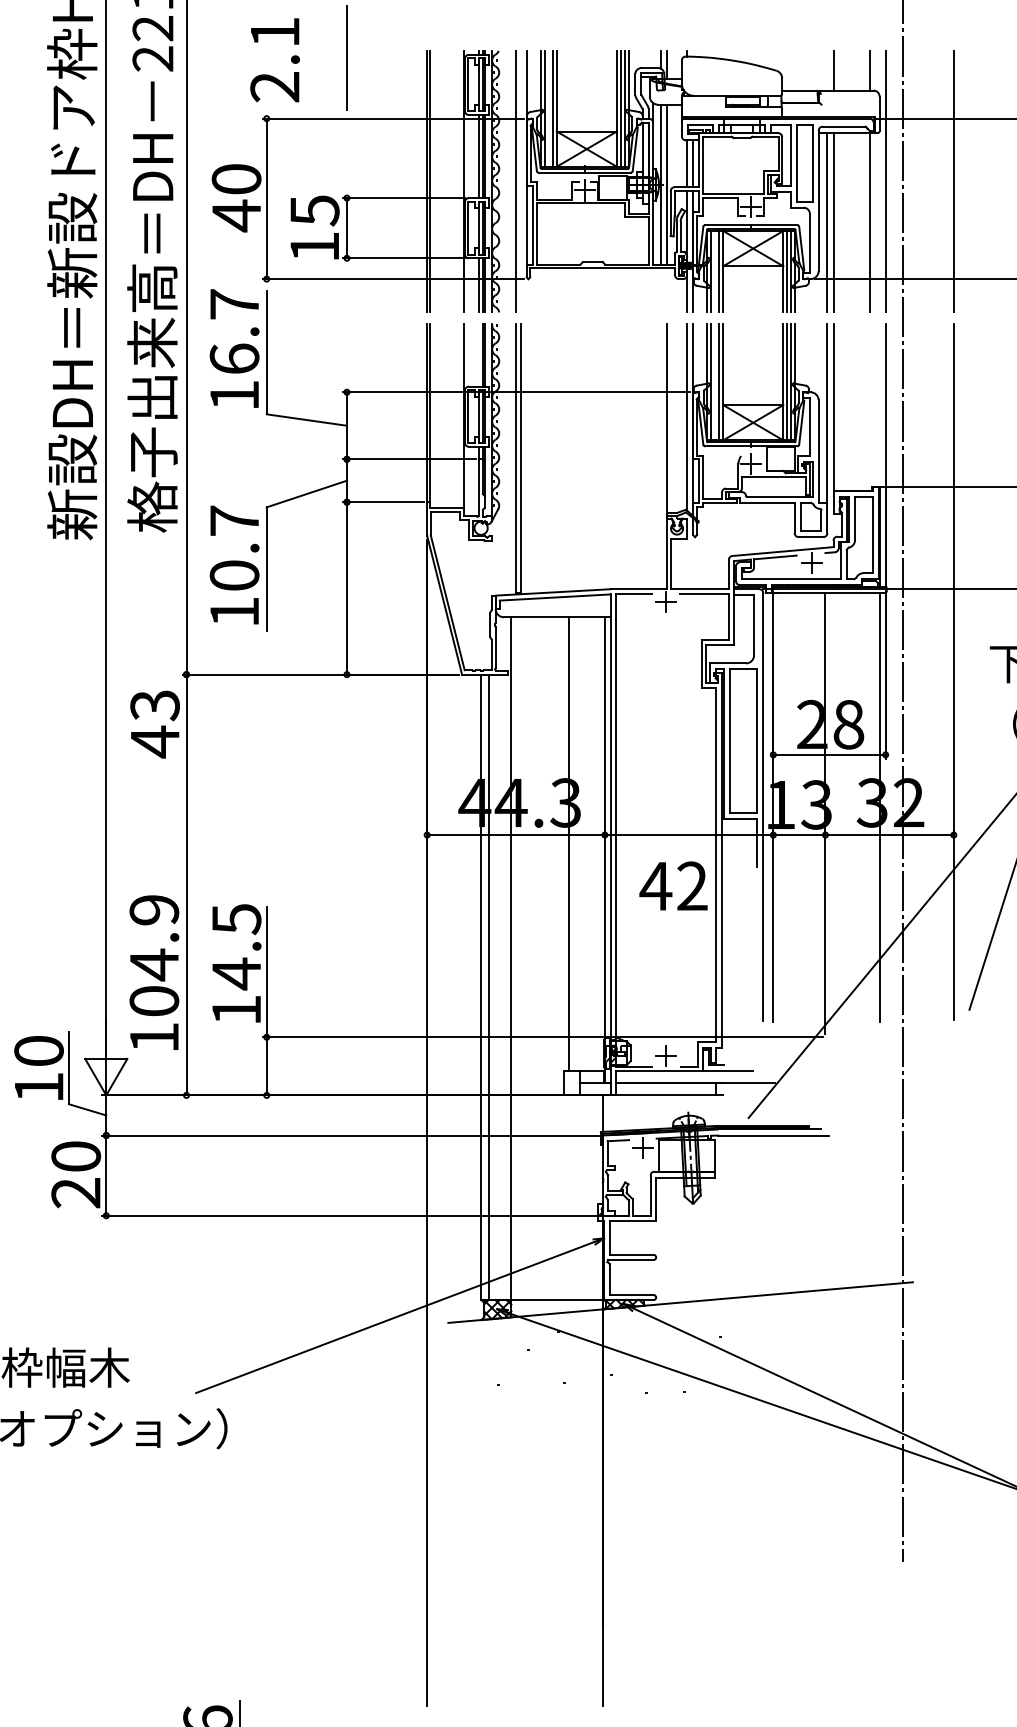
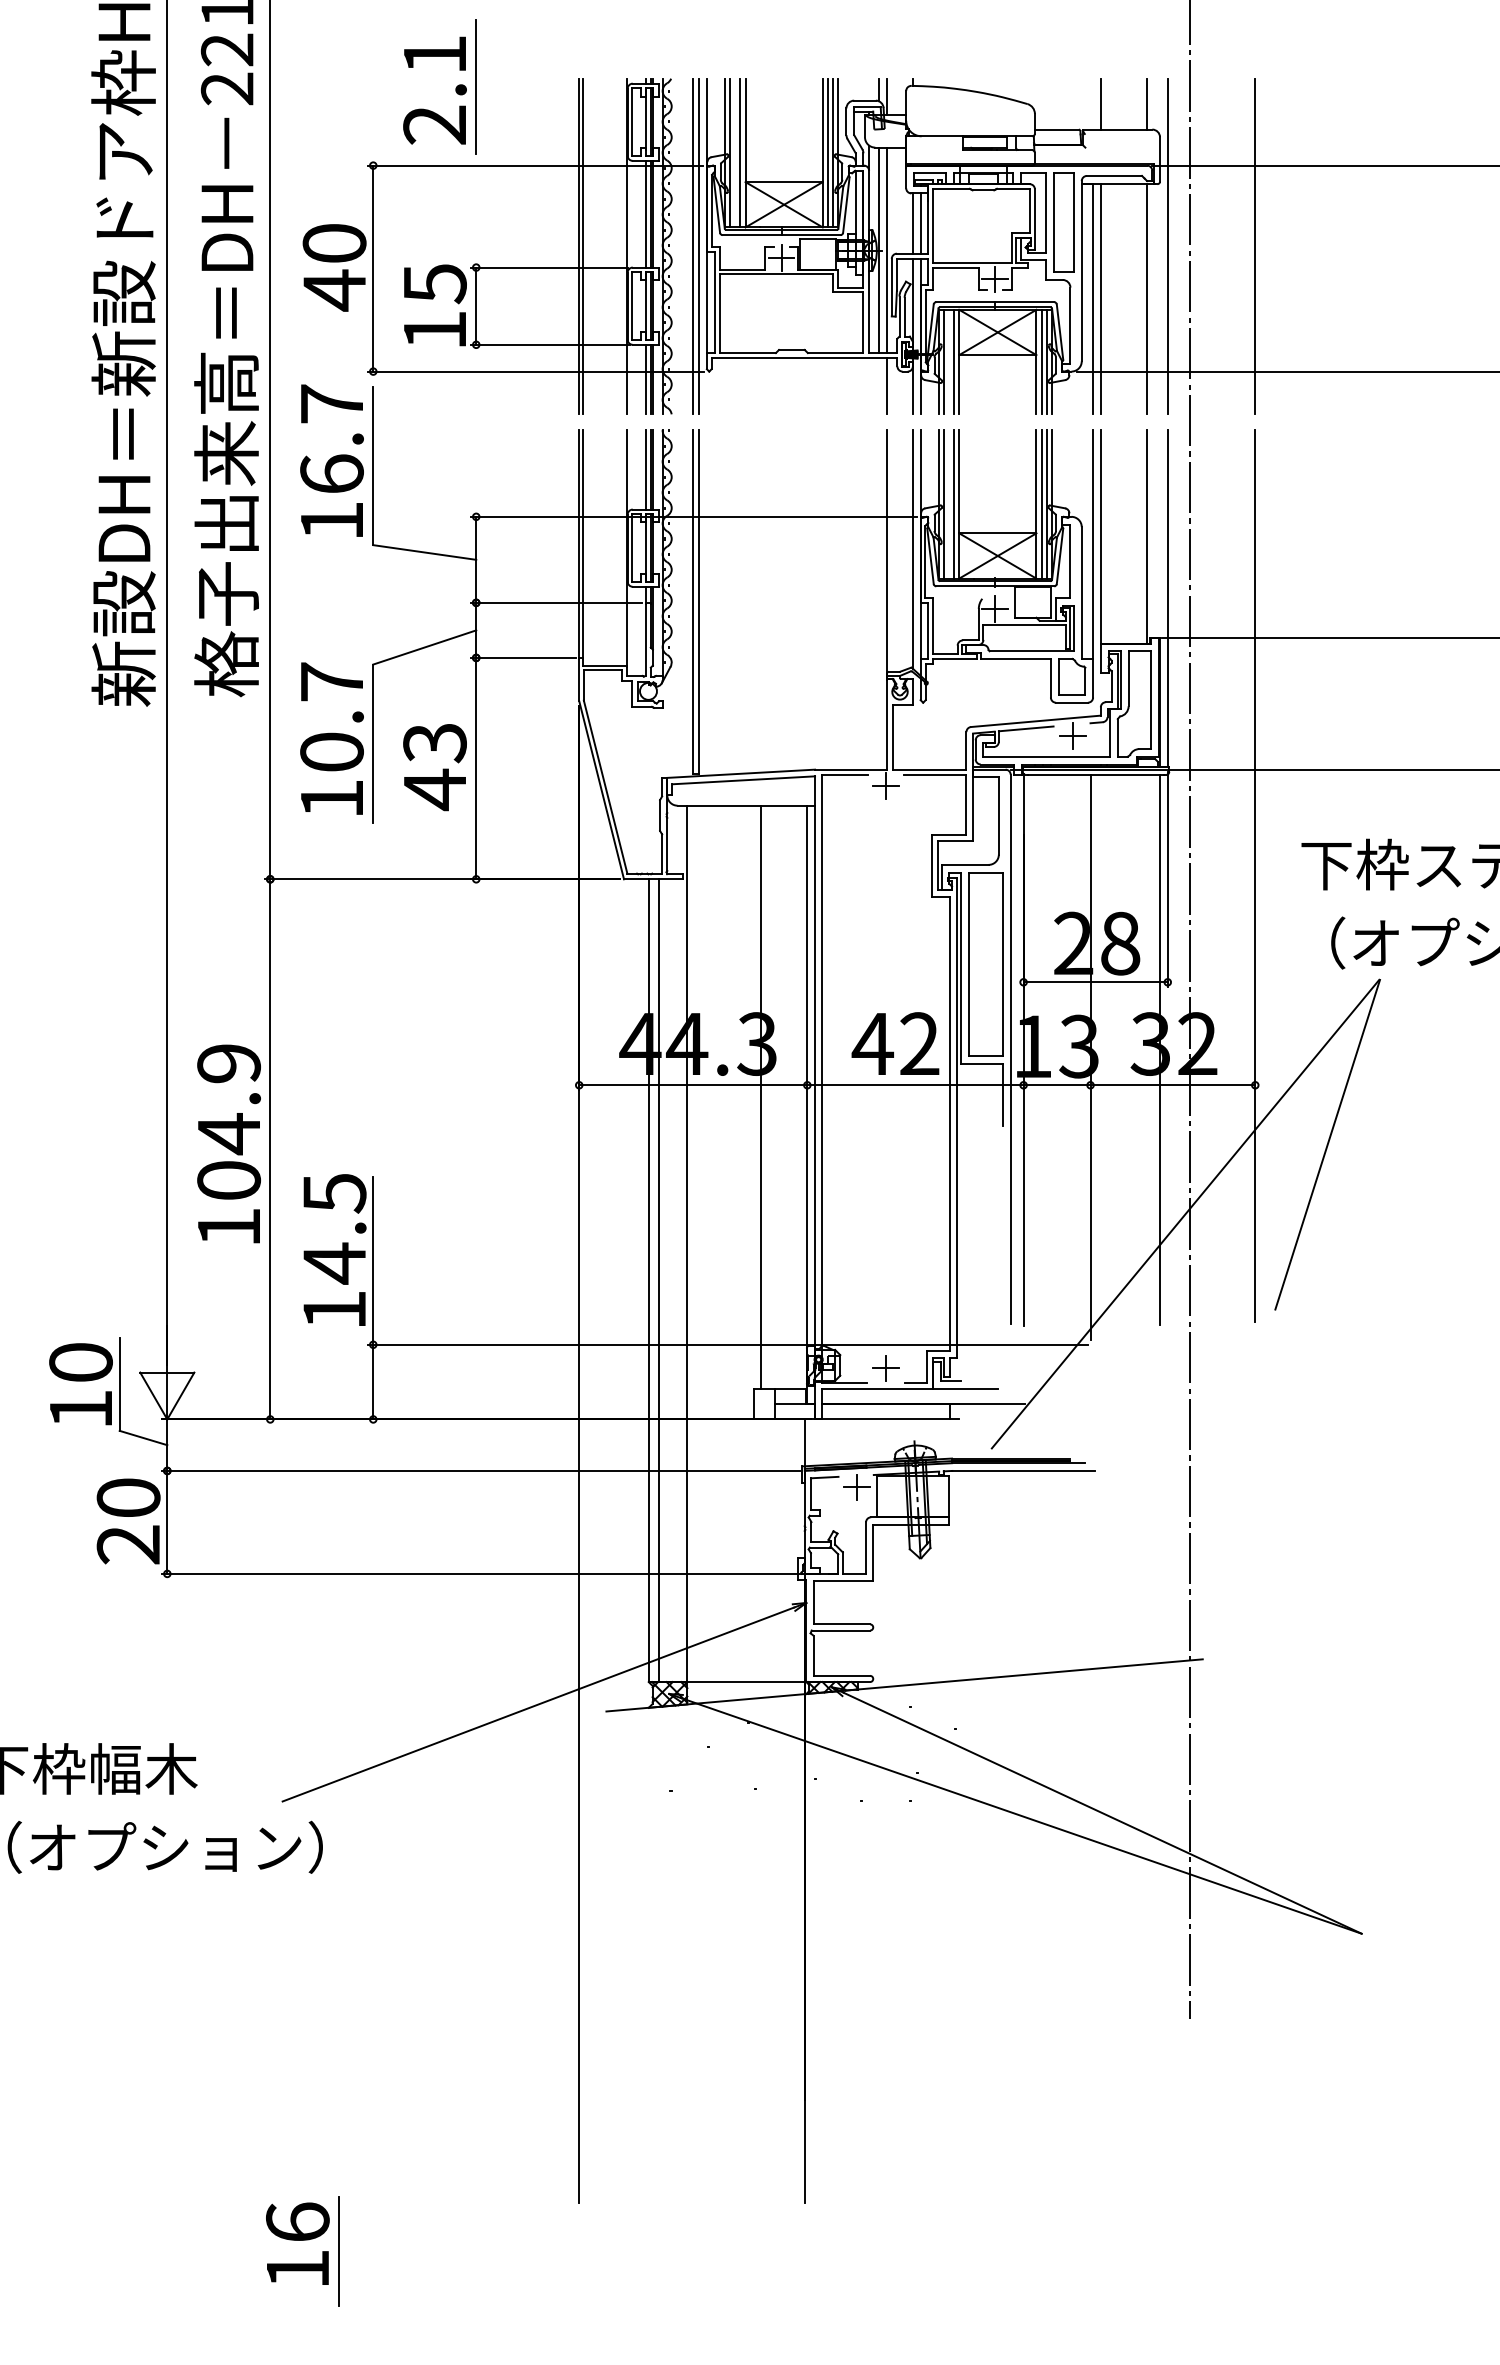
text: (274, 60) -> (434, 90), moved
line: (520, 181) -> (699, 246), added
line: (667, 289) -> (887, 385), added
line: (478, 355) -> (645, 469), added
line: (869, 407) -> (1147, 536), added
text: (154, 724) -> (434, 767), moved
text: (673, 885) -> (895, 1043), moved
text: (153, 972) -> (228, 1143), moved

